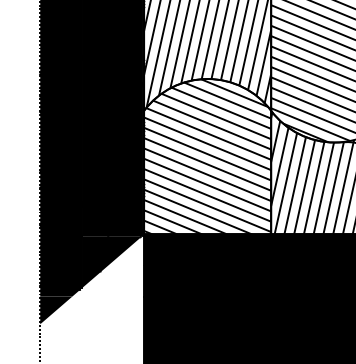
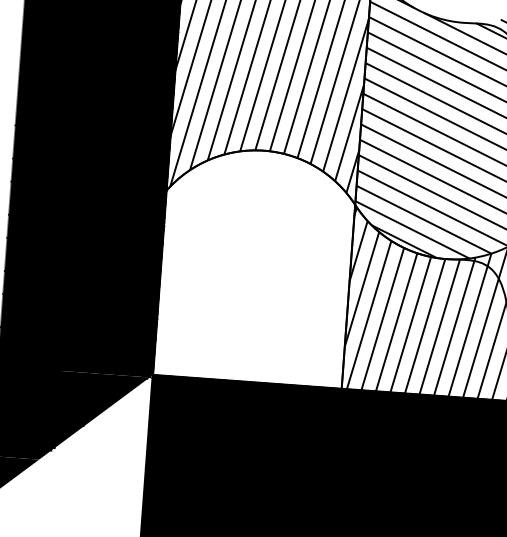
hatch: (207, 157) -> (255, 267), removed

